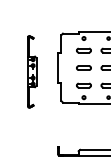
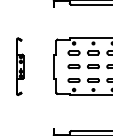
part: (32, 71) -> (20, 66), moved

